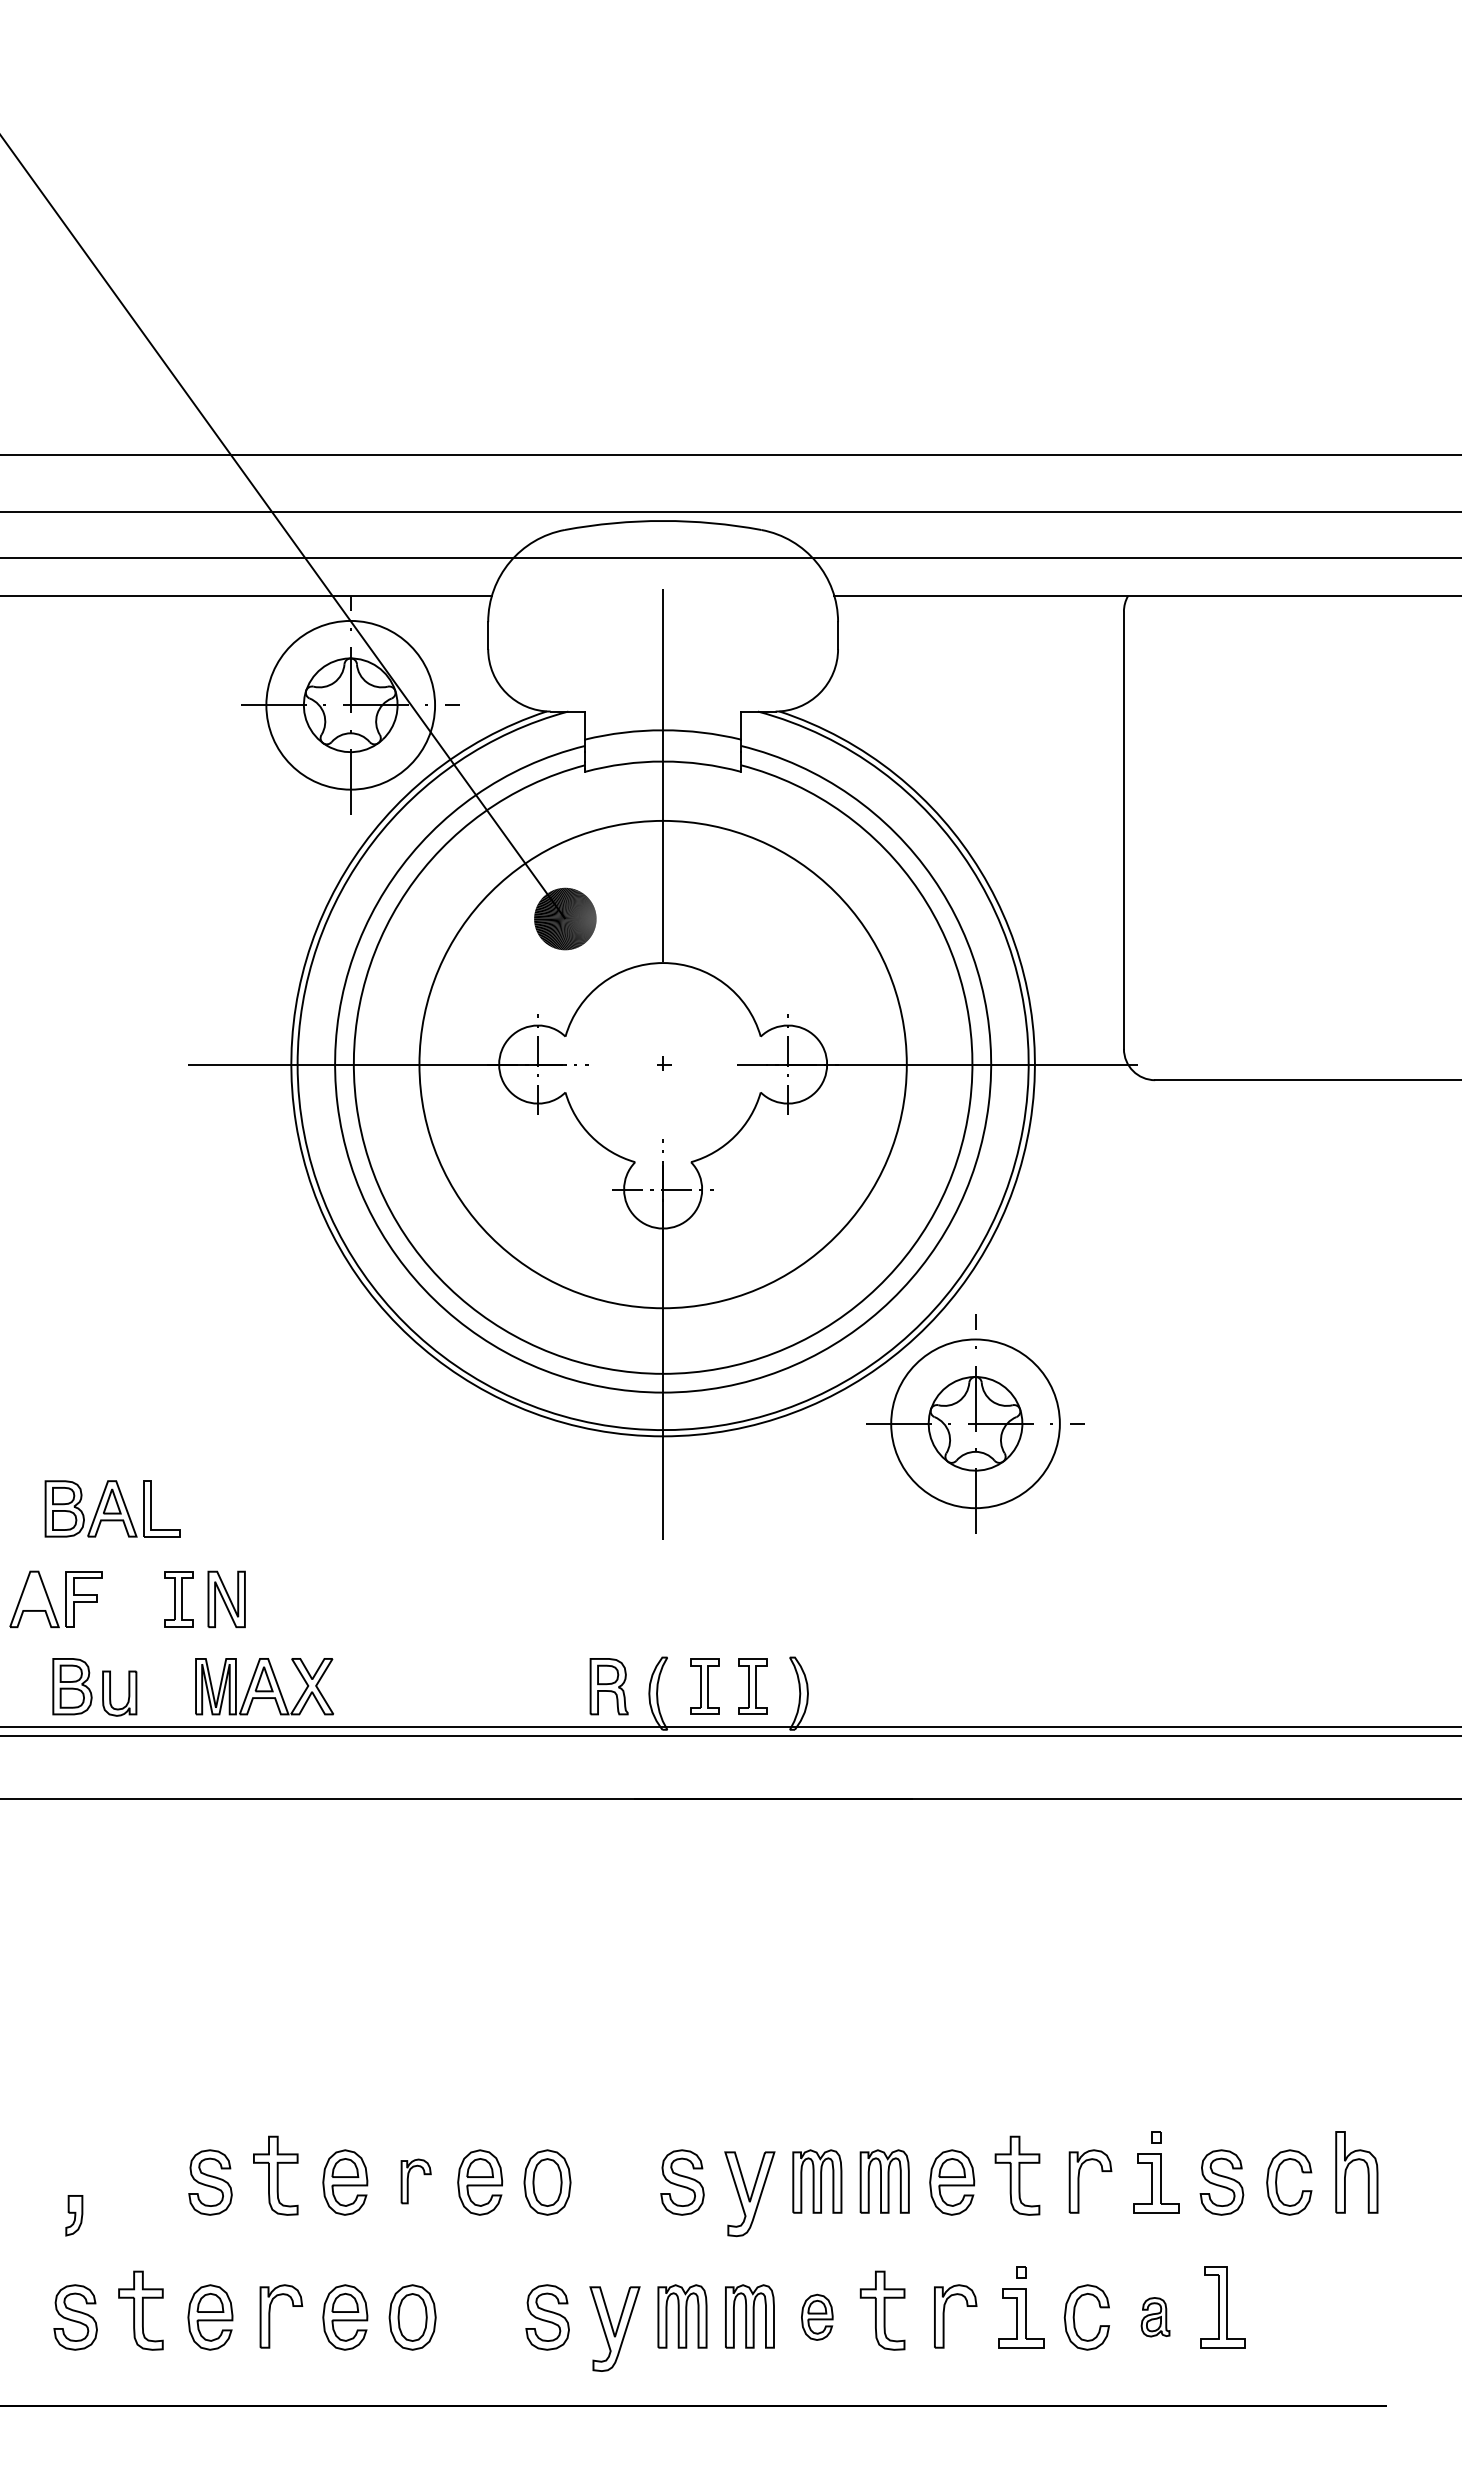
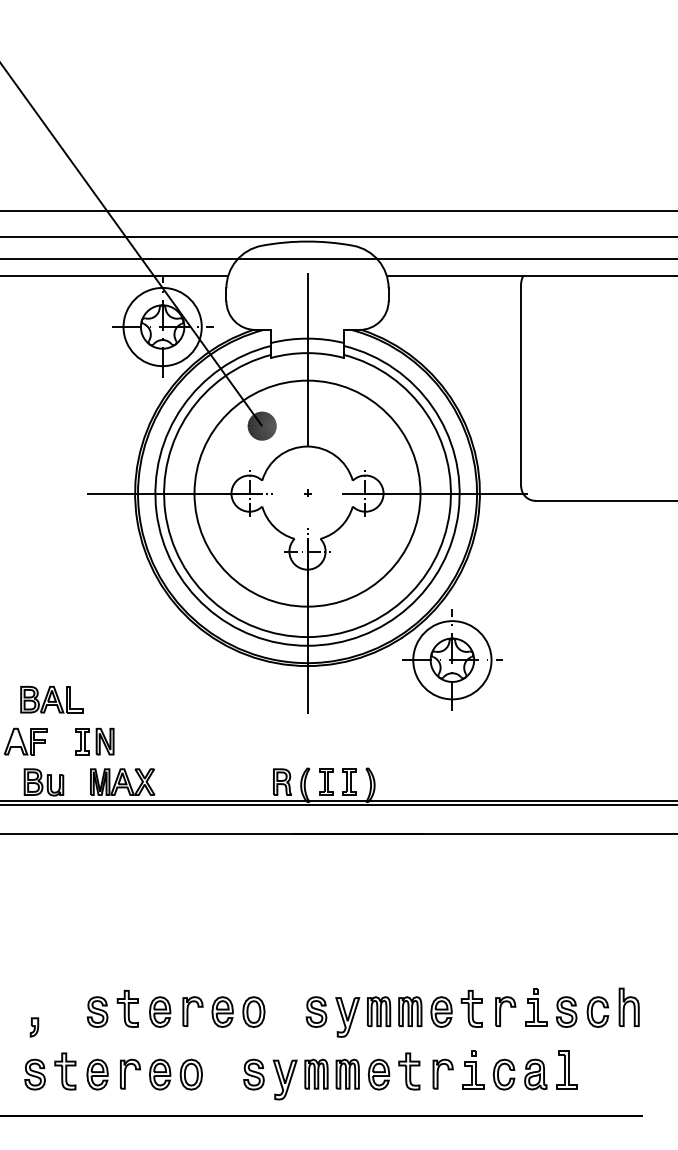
part: (415, 2181) -> (192, 1011), size x1.43
part: (816, 2317) -> (378, 1074), size x1.43
part: (1154, 2317) -> (535, 1074), size x1.67

